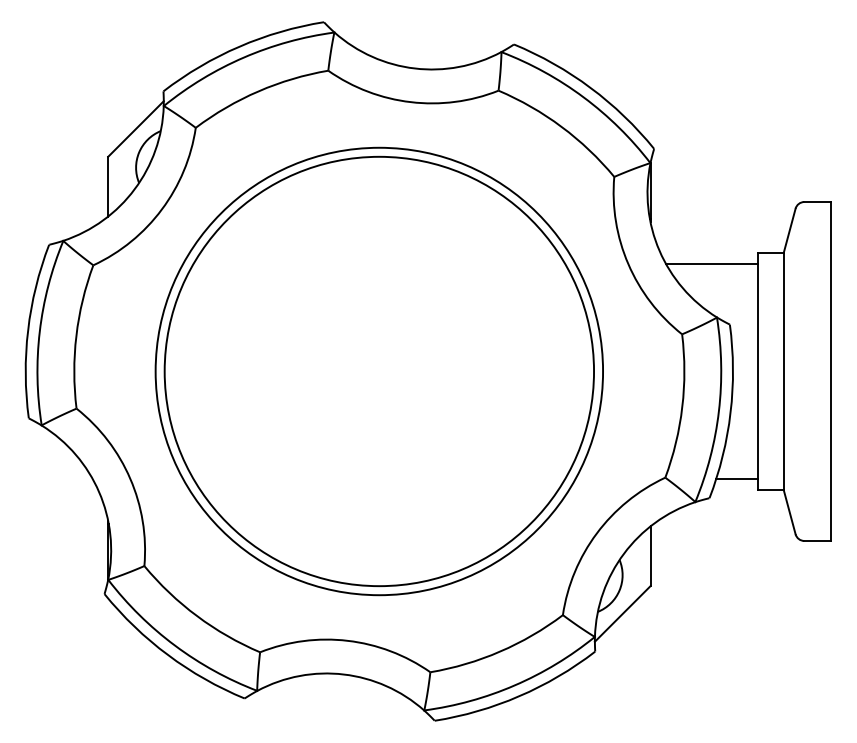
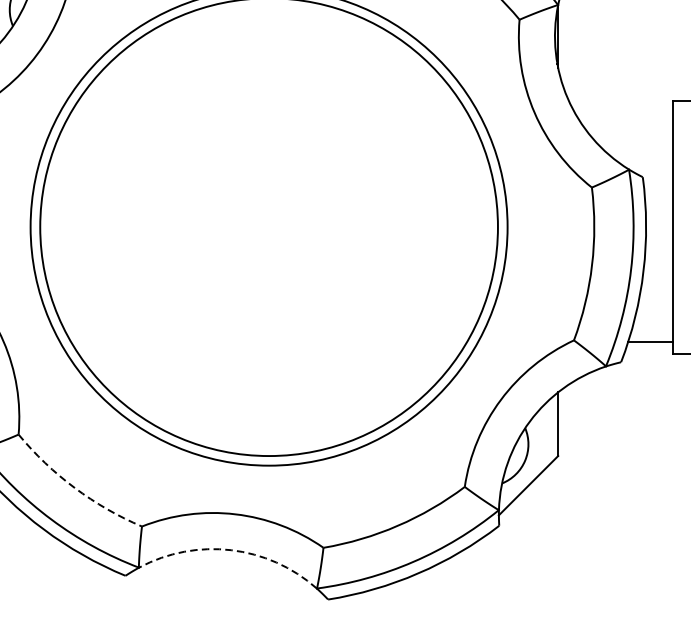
line: (711, 263) -> (623, 112), removed
arc: (197, 616) -> (75, 488), solid -> dashed
arc: (343, 674) -> (230, 550), solid -> dashed

